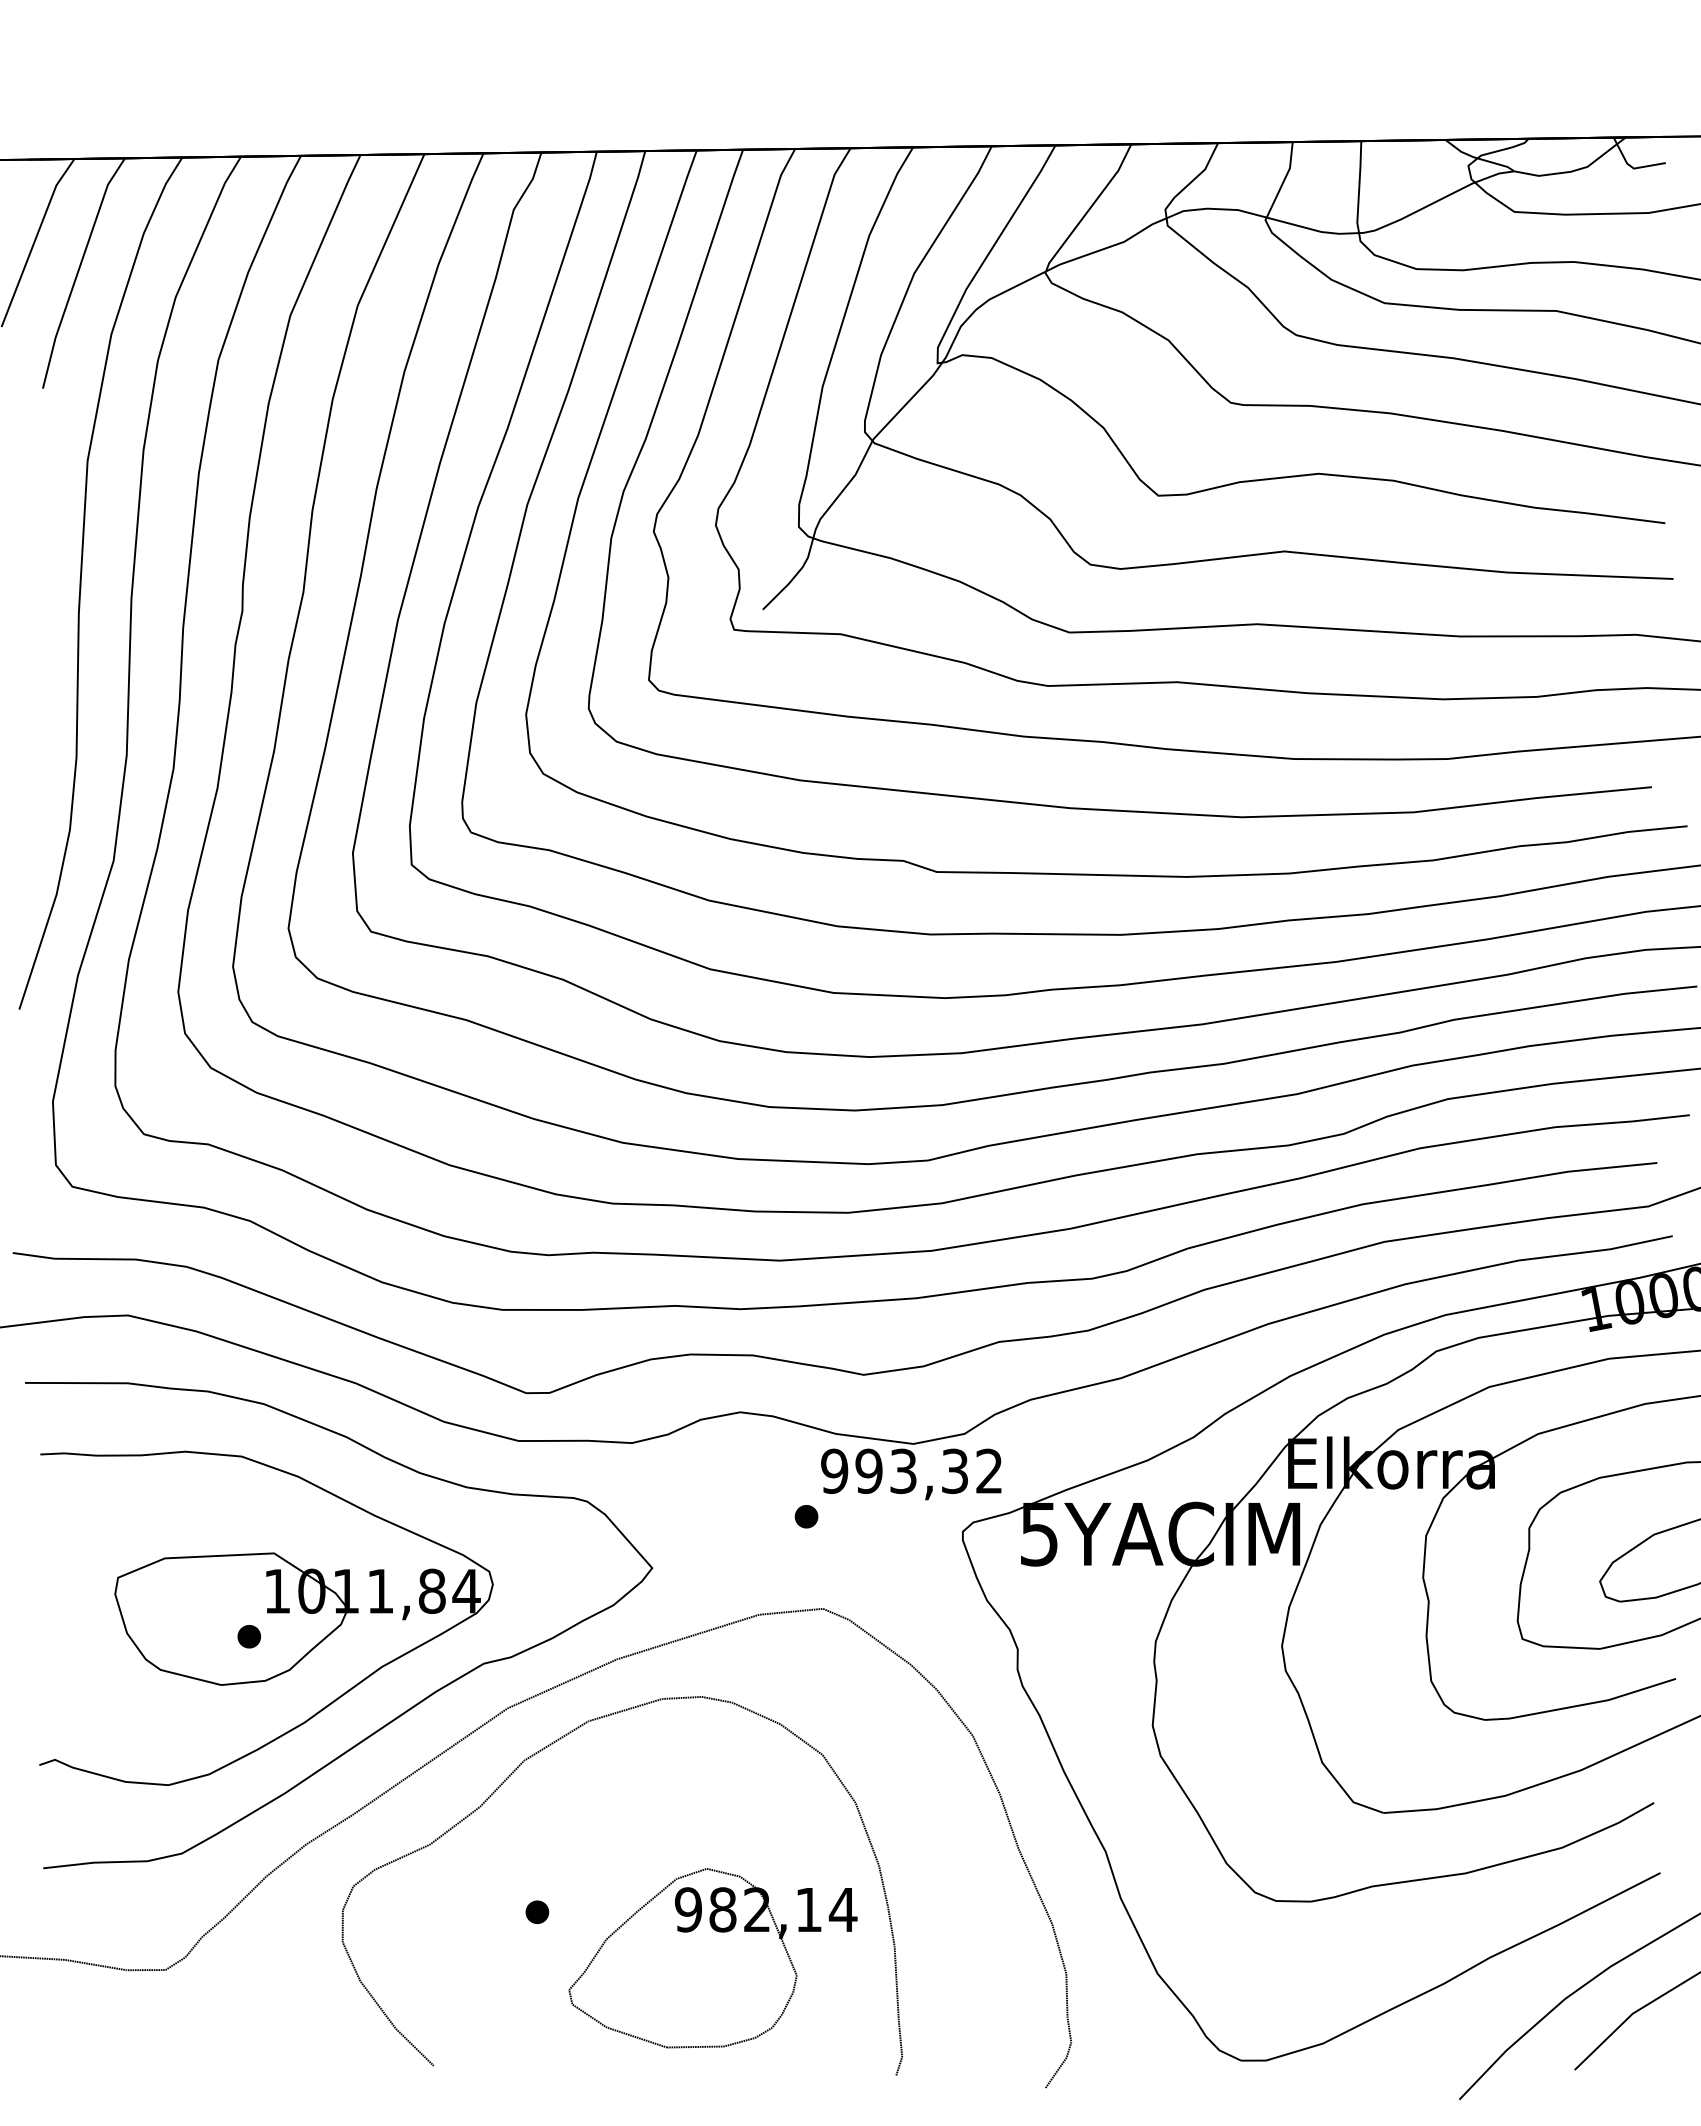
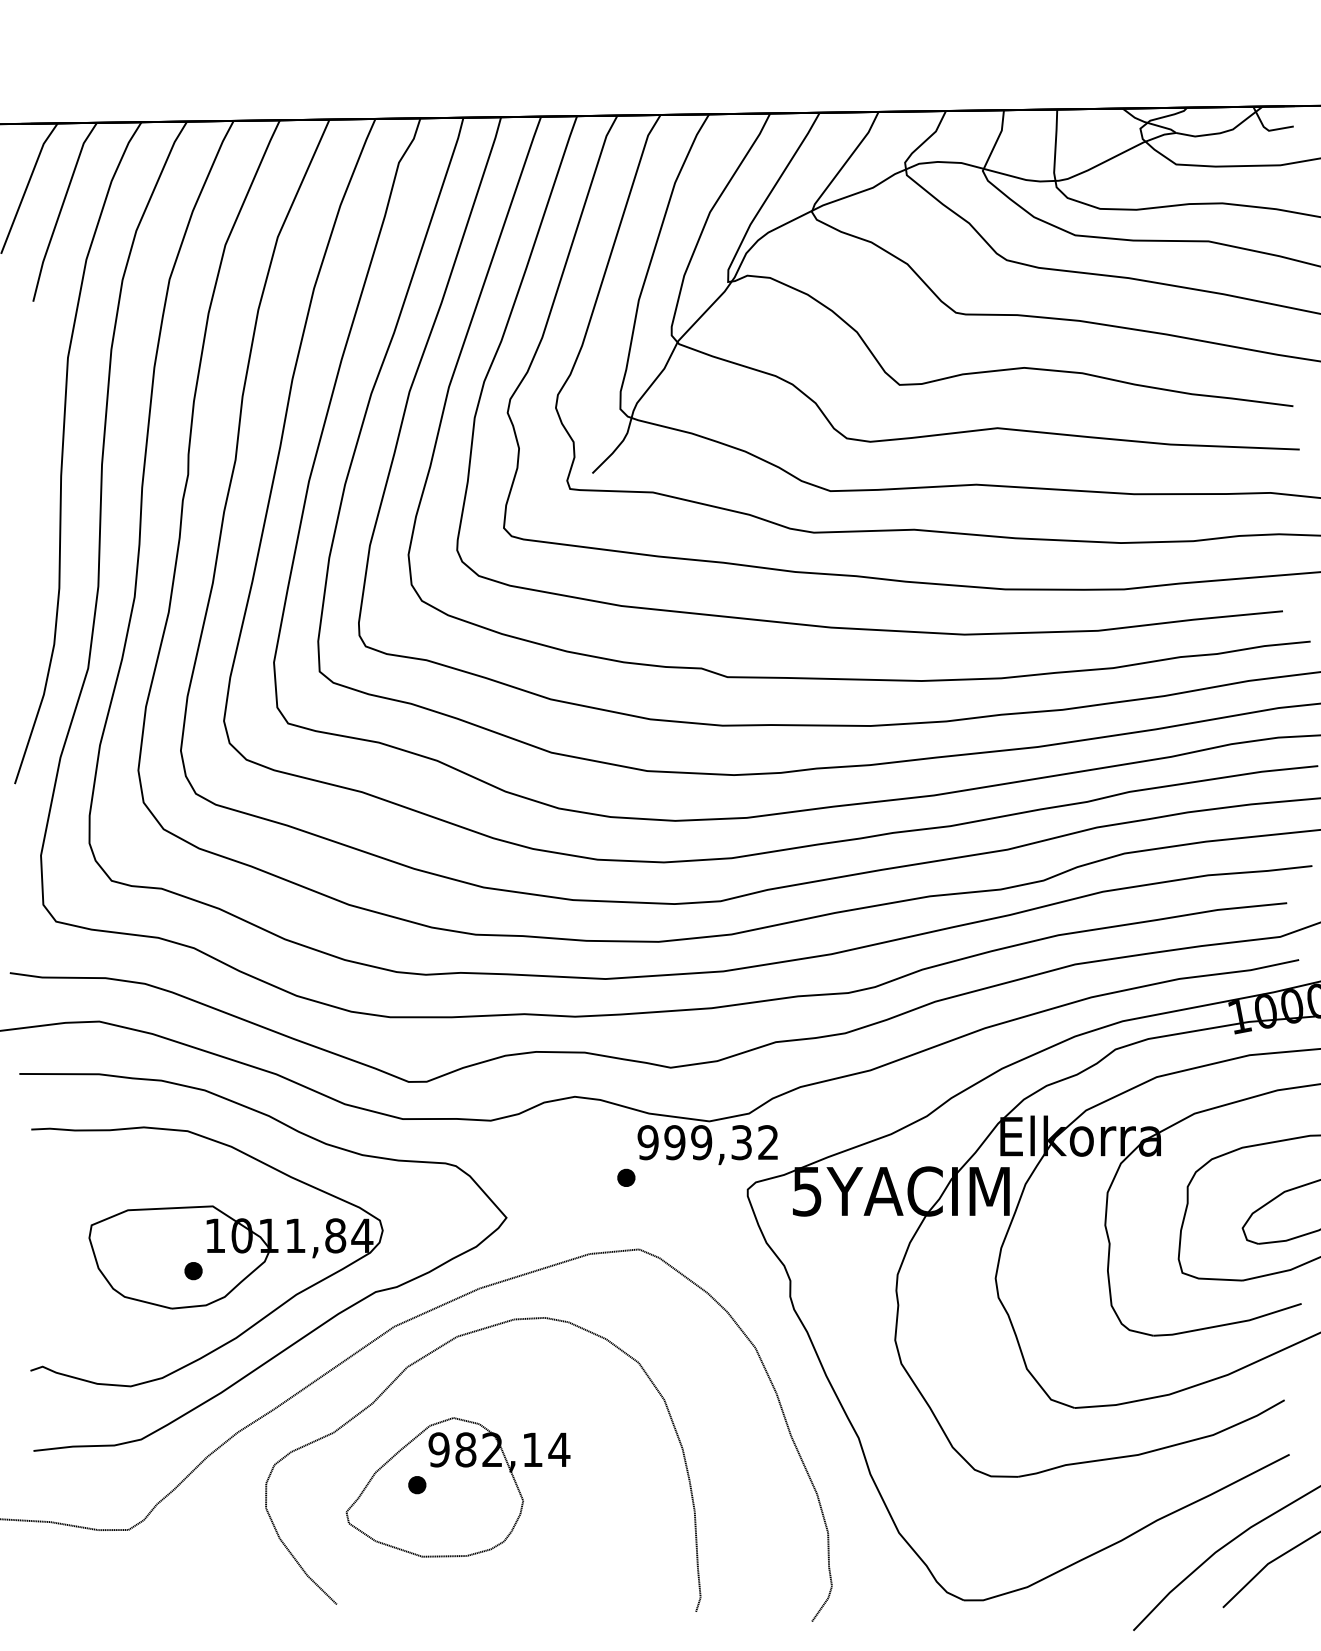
text: (902, 1470) -> (700, 1142), 993,32 -> 999,32
part: (712, 1958) -> (457, 1487), moved

